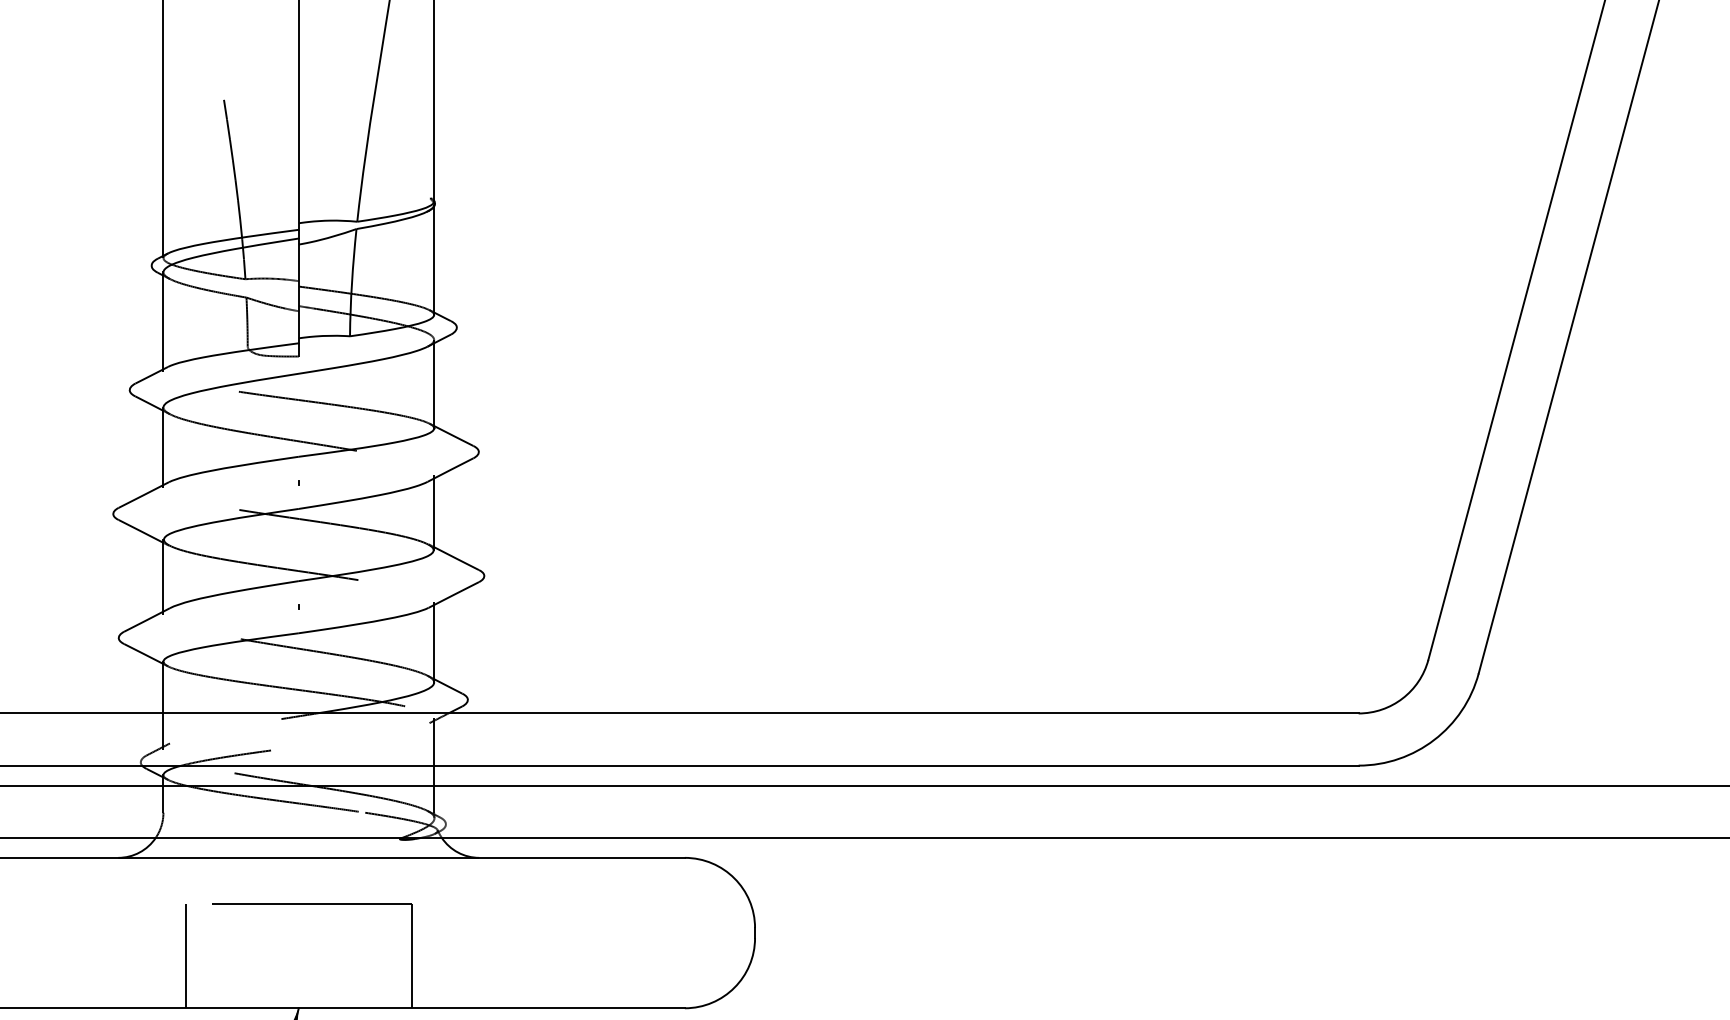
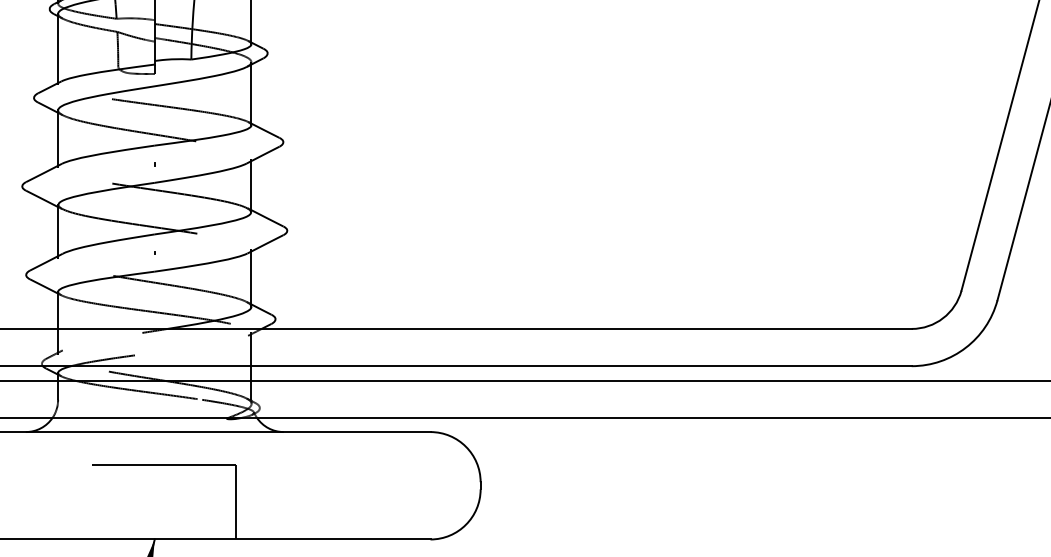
line: (185, 956) -> (73, 502), removed

